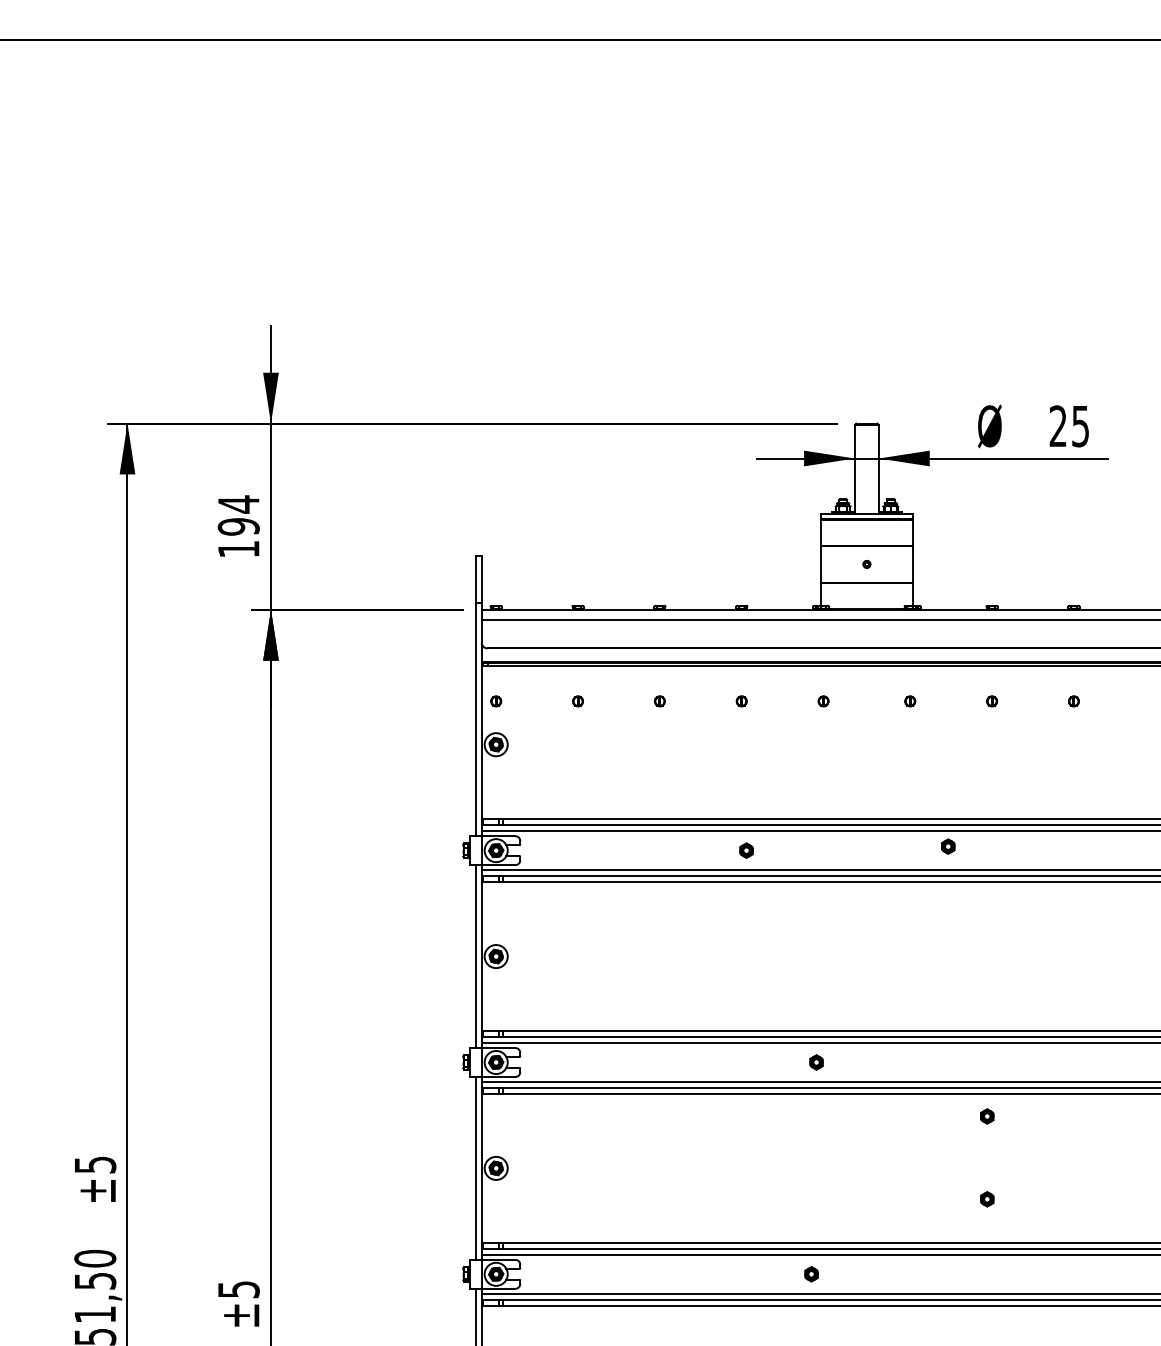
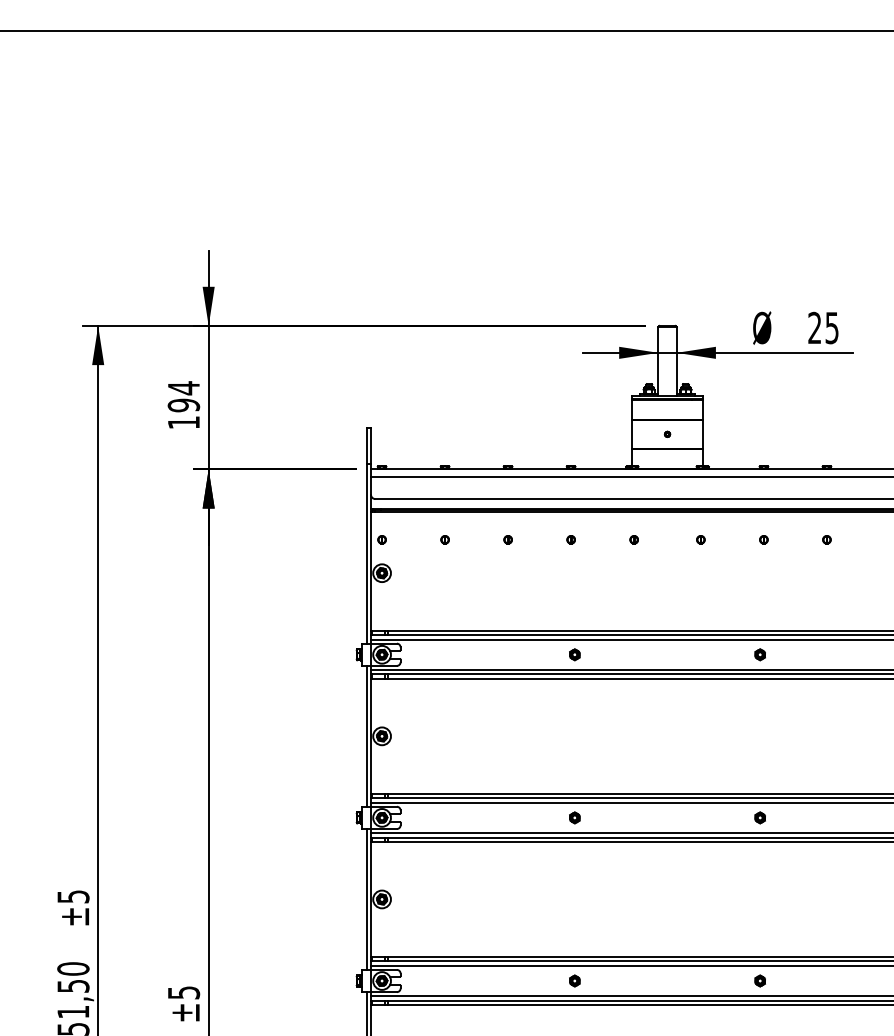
part: (948, 846) -> (760, 654), moved
part: (816, 1062) -> (574, 817), moved
part: (987, 1116) -> (760, 817), moved
part: (987, 1199) -> (760, 981), moved
part: (811, 1274) -> (574, 981), moved

